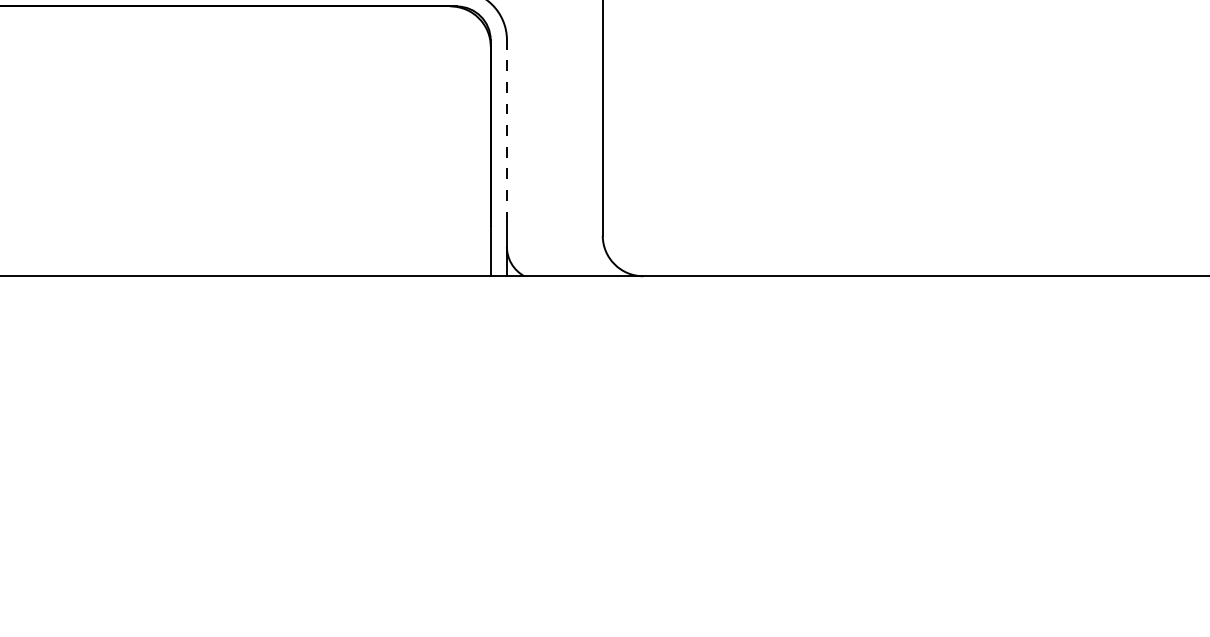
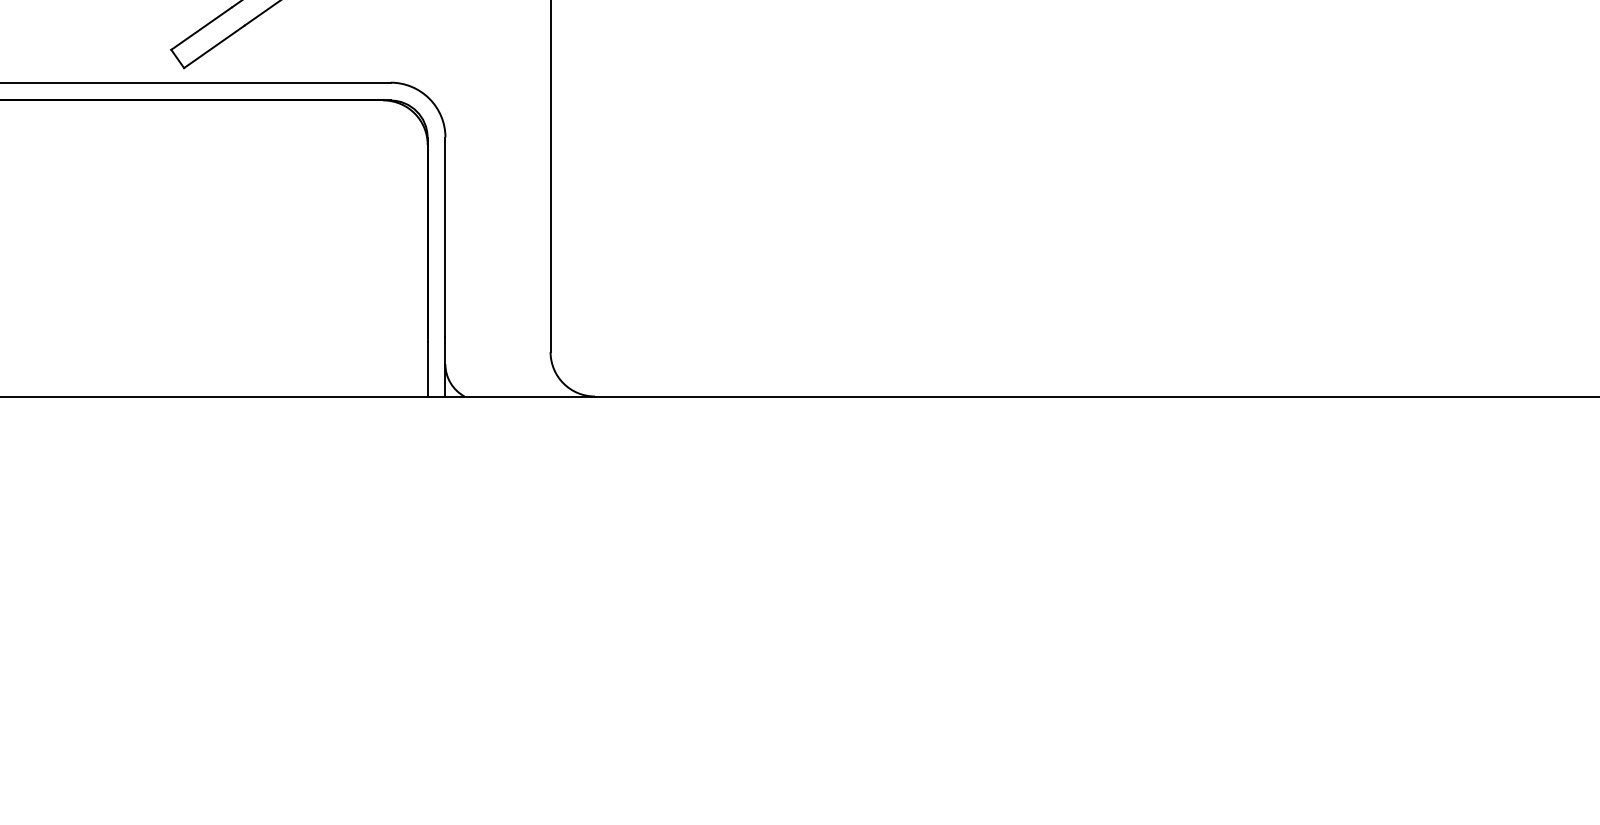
line: (507, 131) -> (445, 237), dashed -> solid

